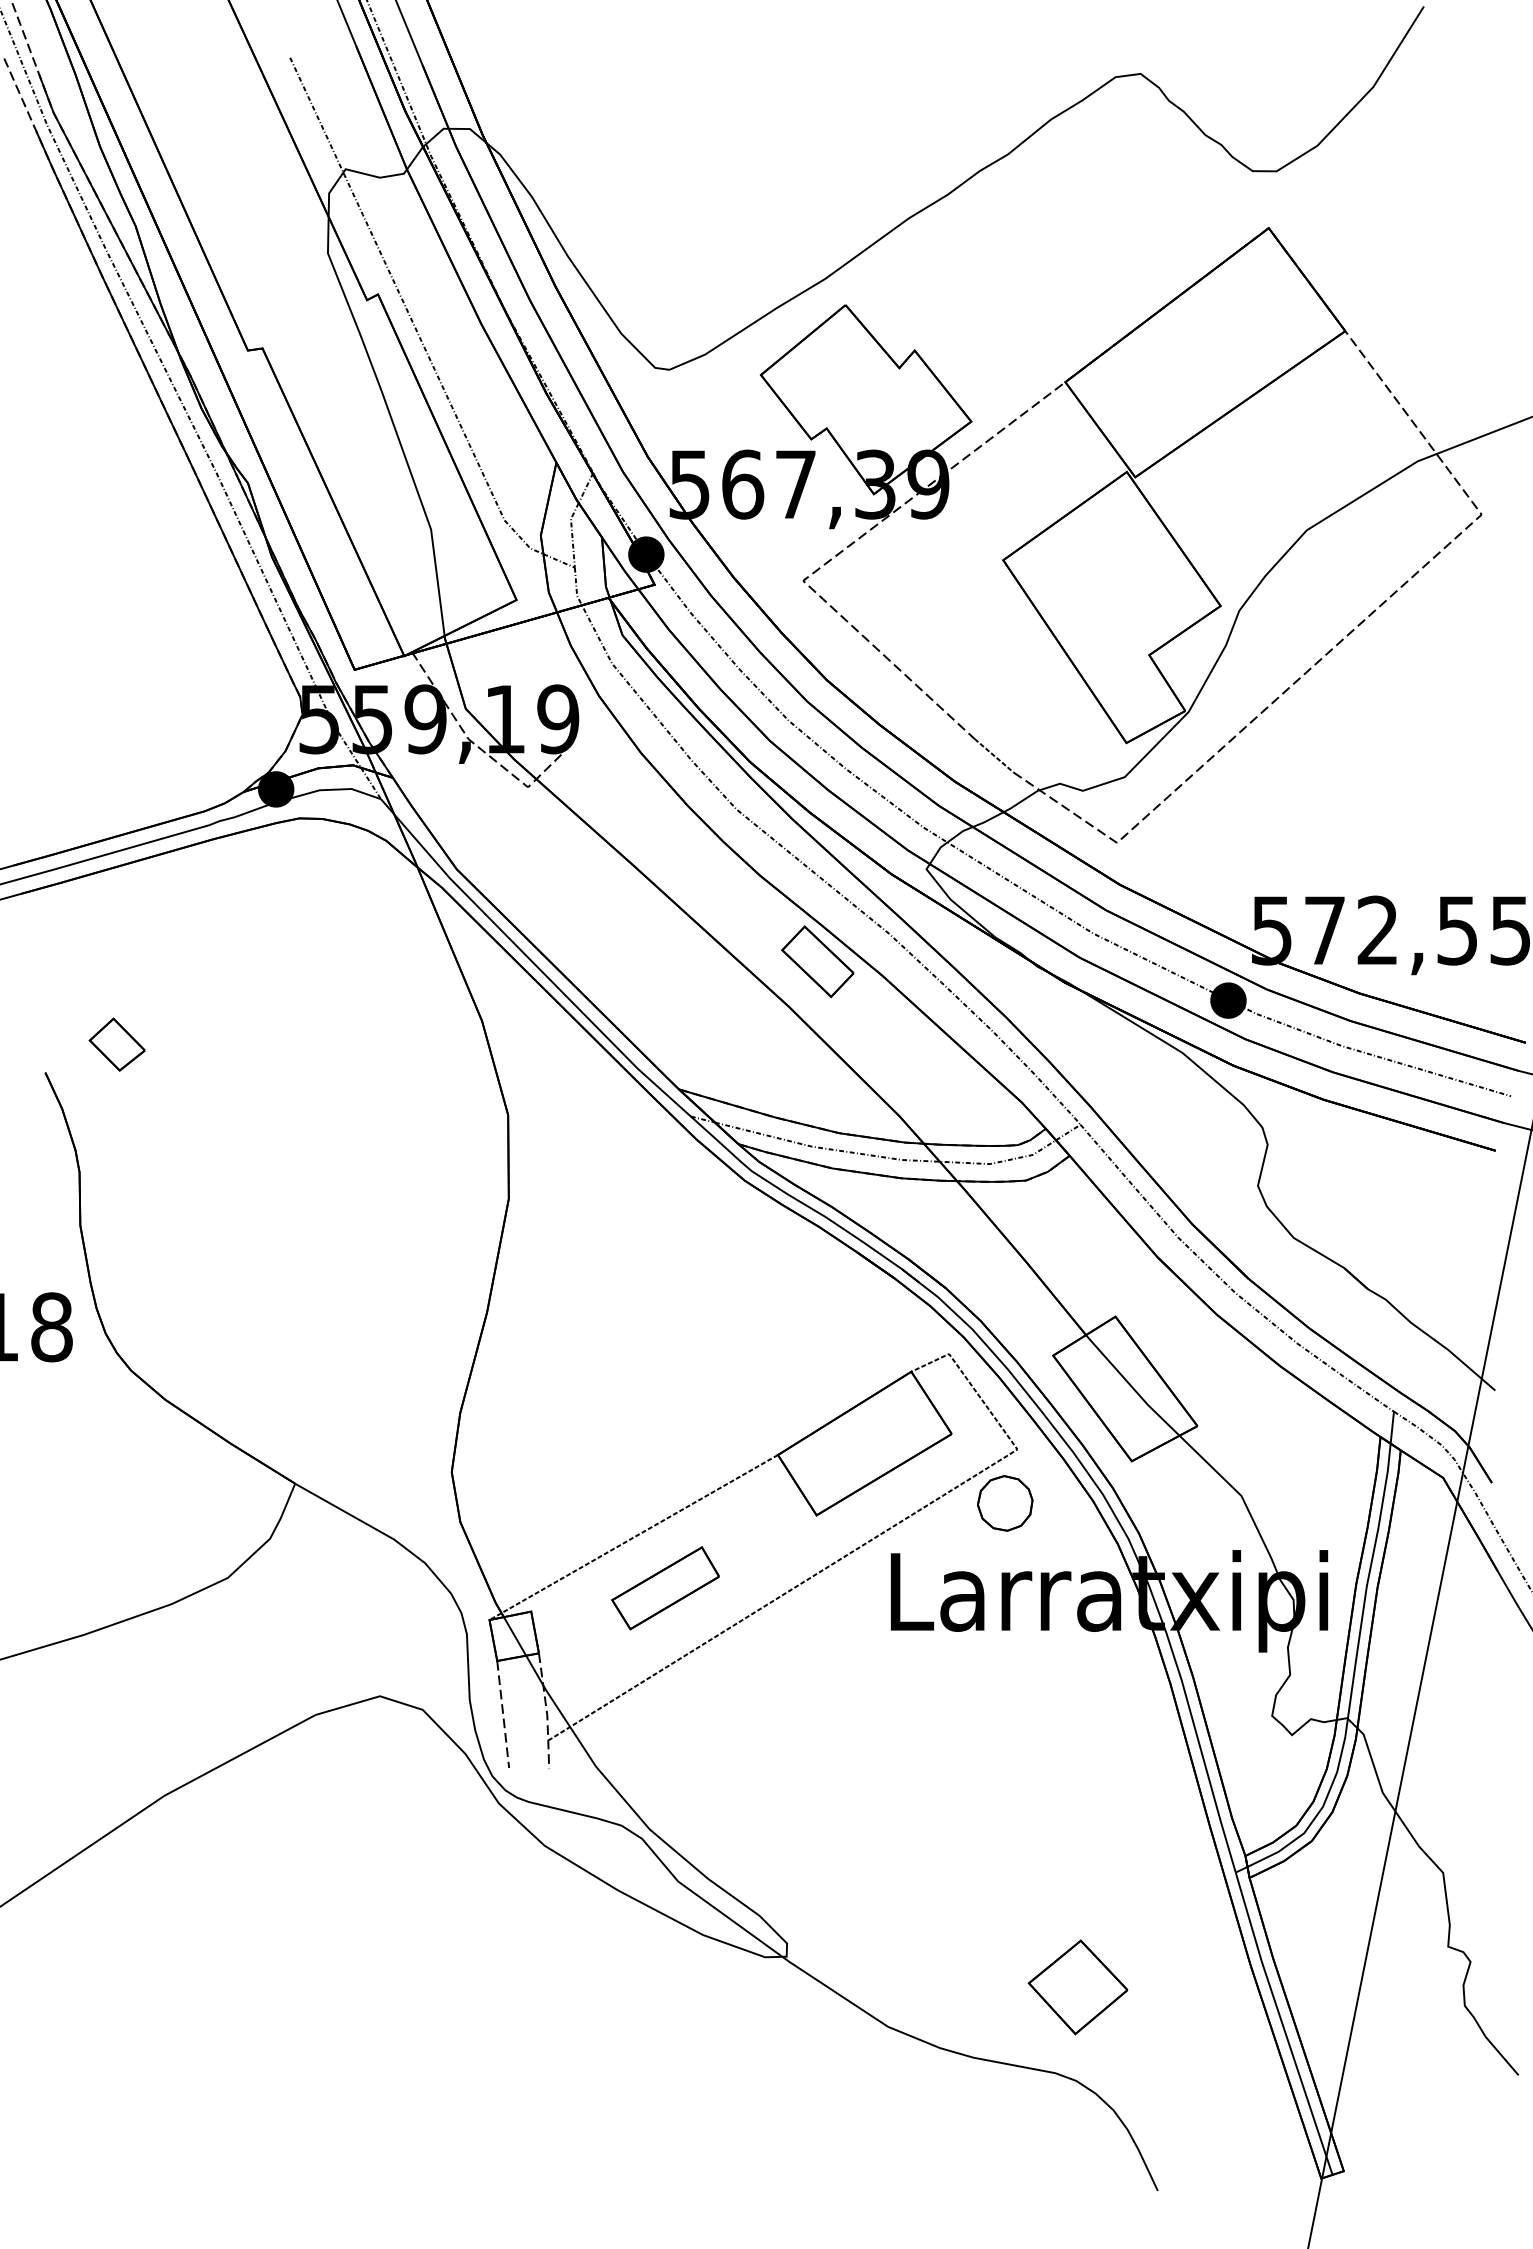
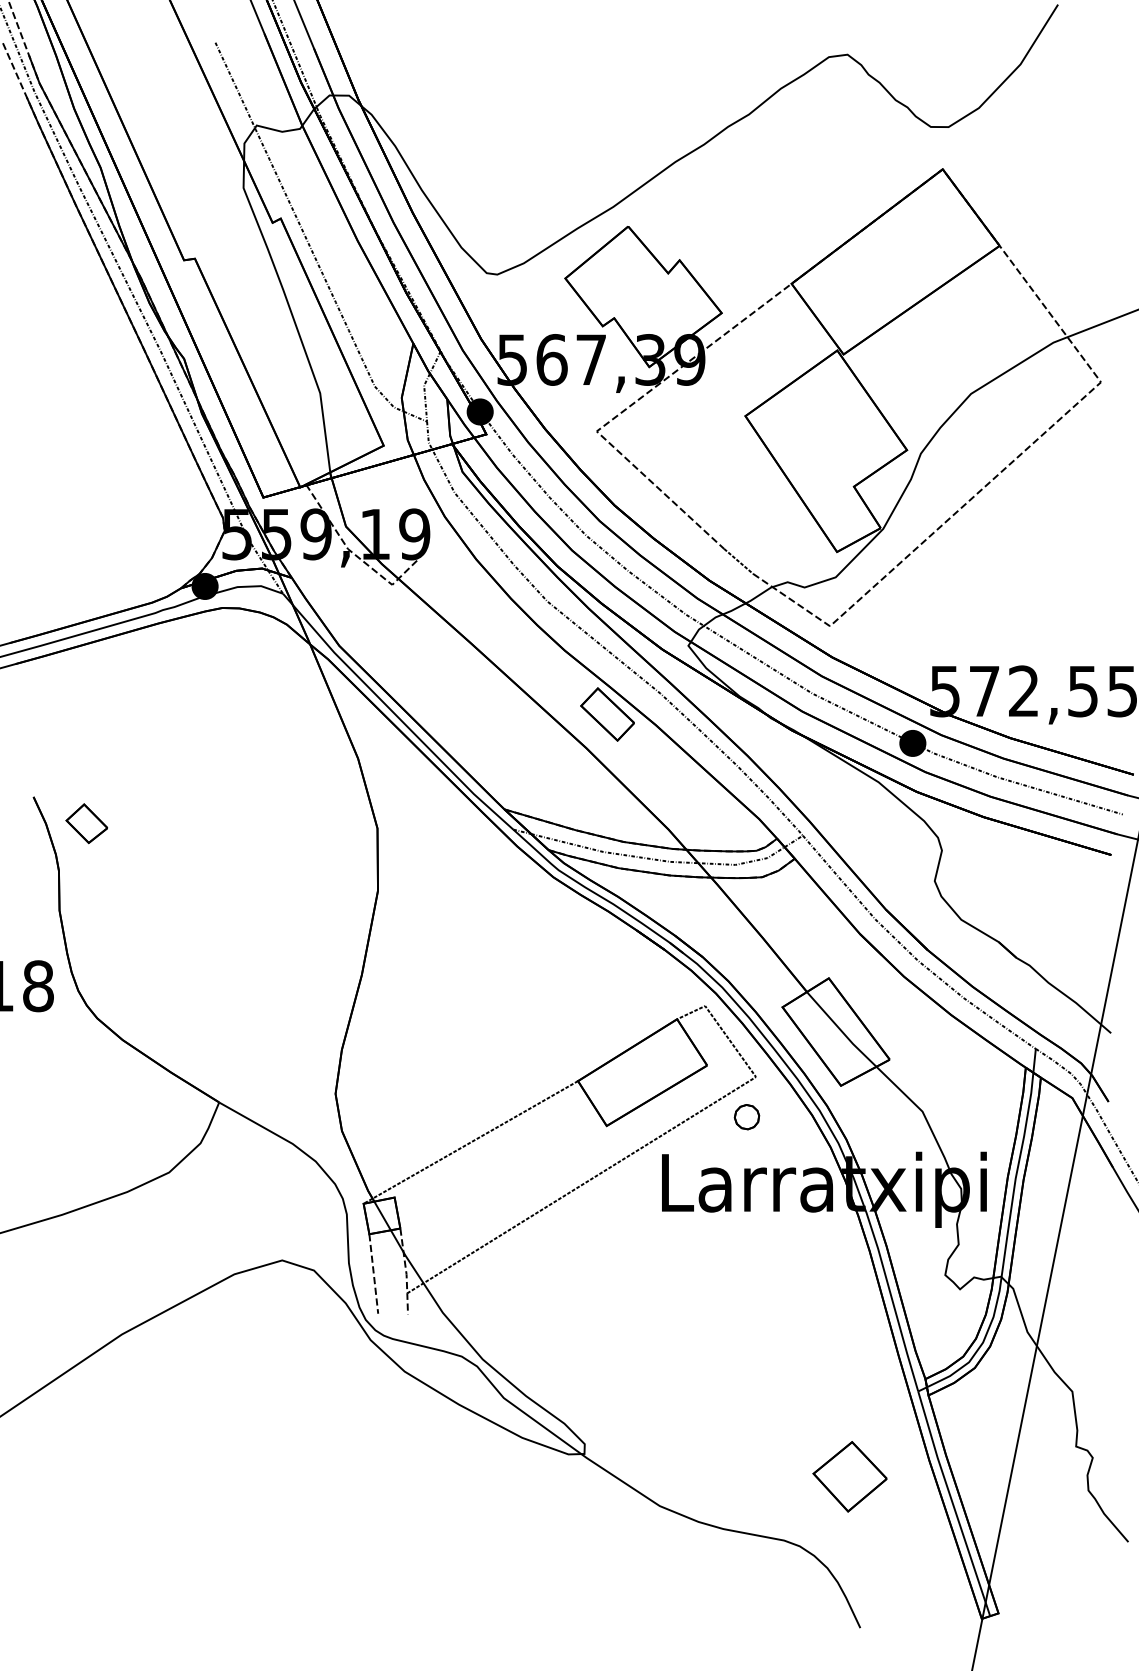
part: (116, 1044) -> (86, 823), moved
part: (1005, 1503) -> (747, 1117), size x0.6
part: (665, 1588) -> (494, 1180), removed
part: (1077, 1987) -> (849, 1476), moved

